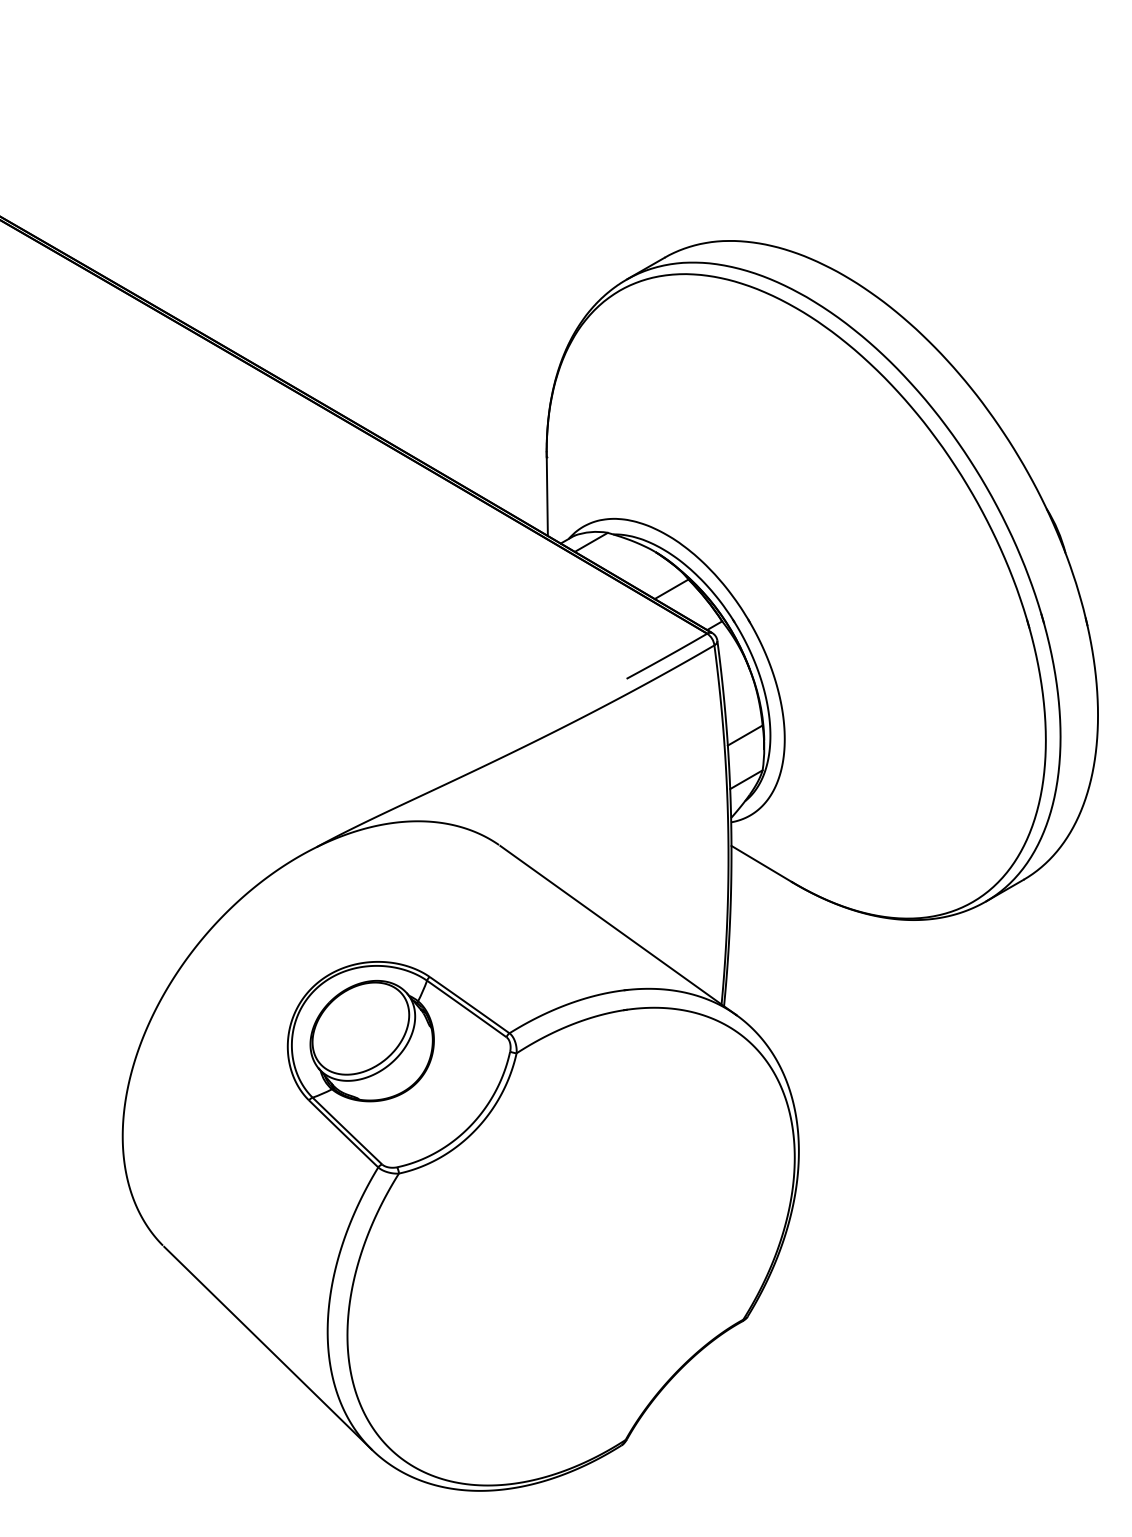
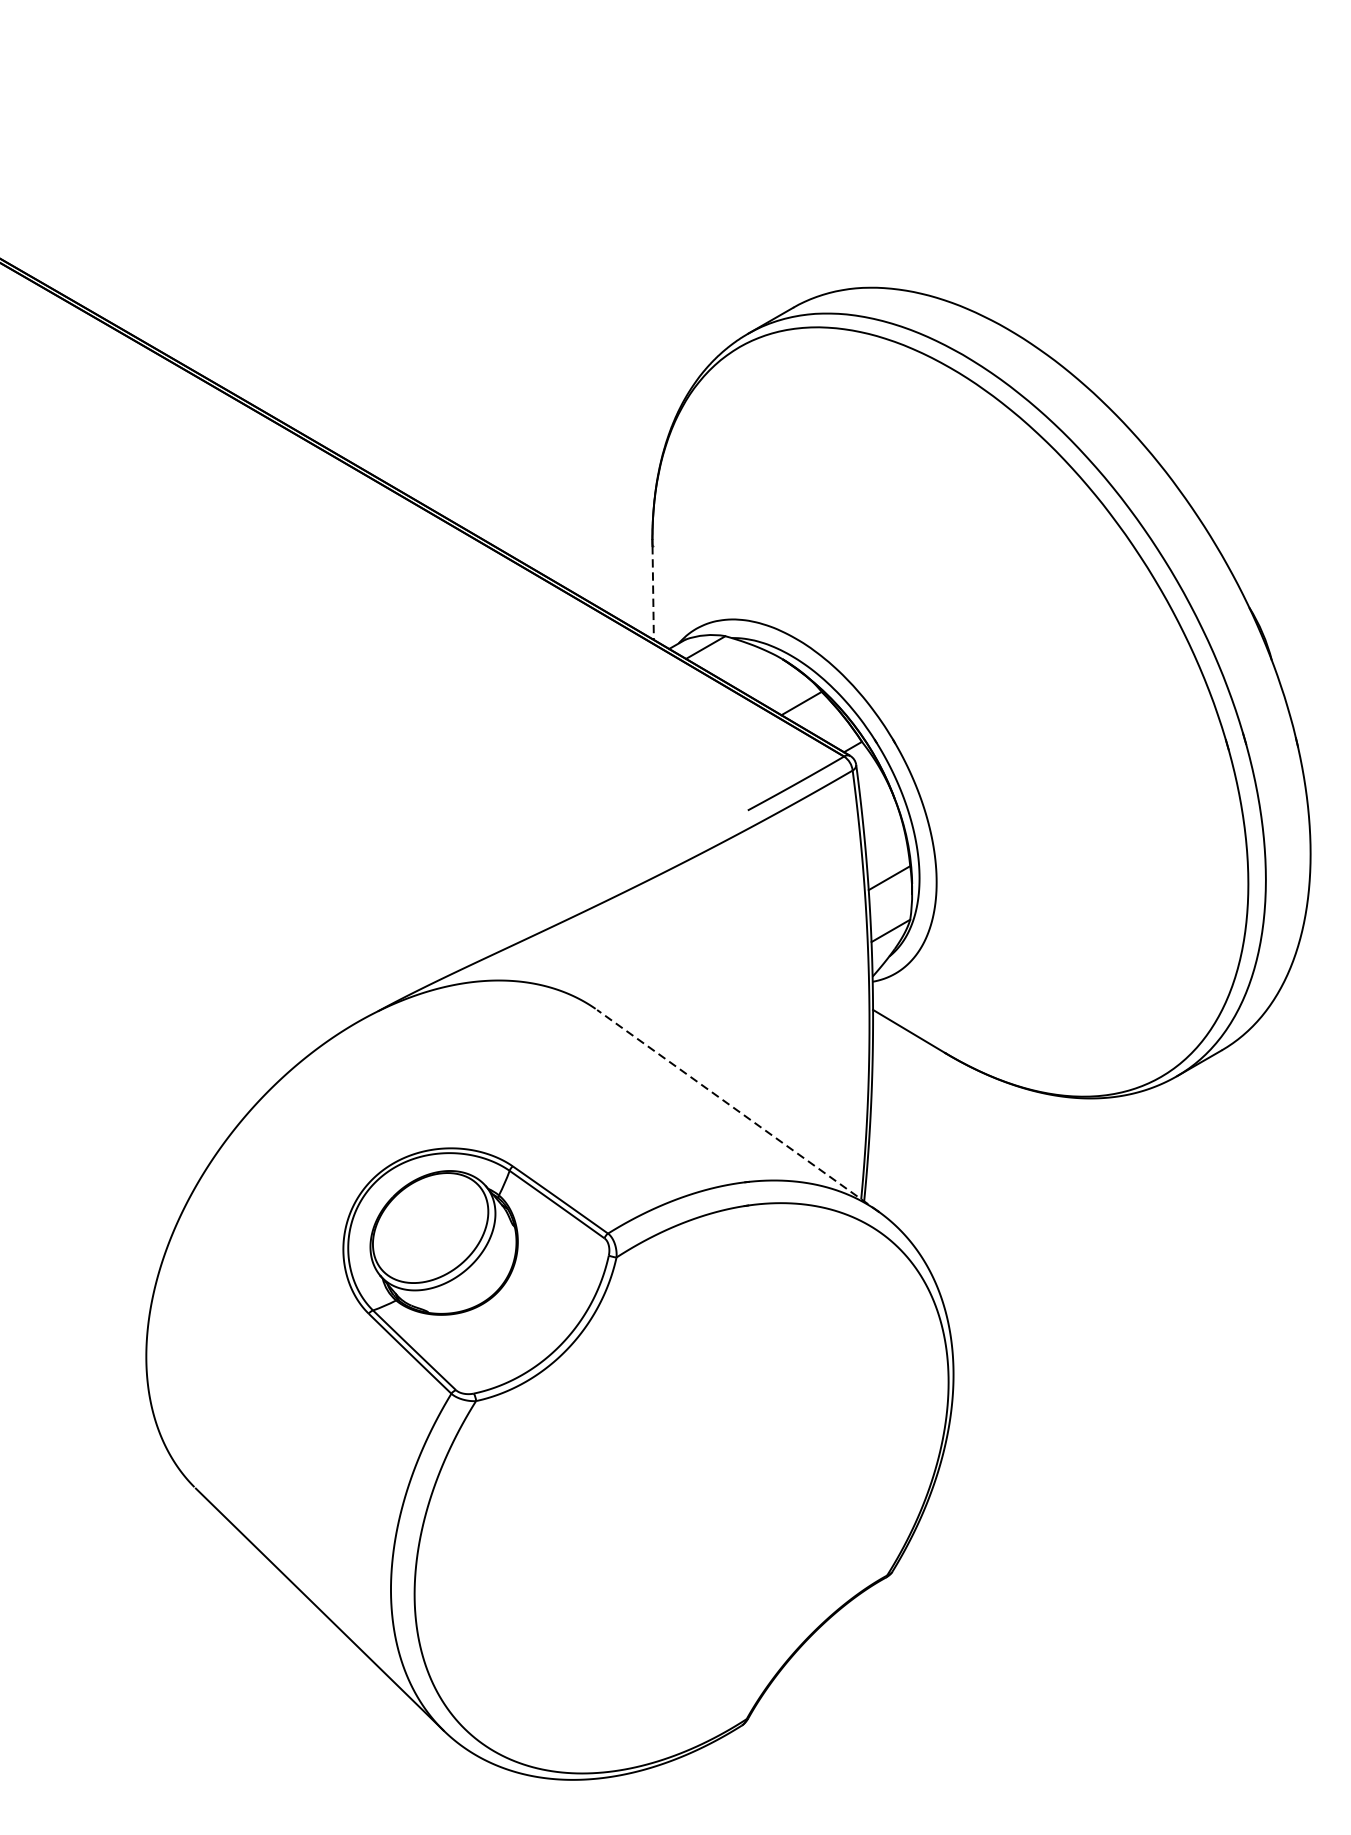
line: (547, 497) -> (653, 593), solid -> dashed
line: (617, 930) -> (736, 1110), solid -> dashed

